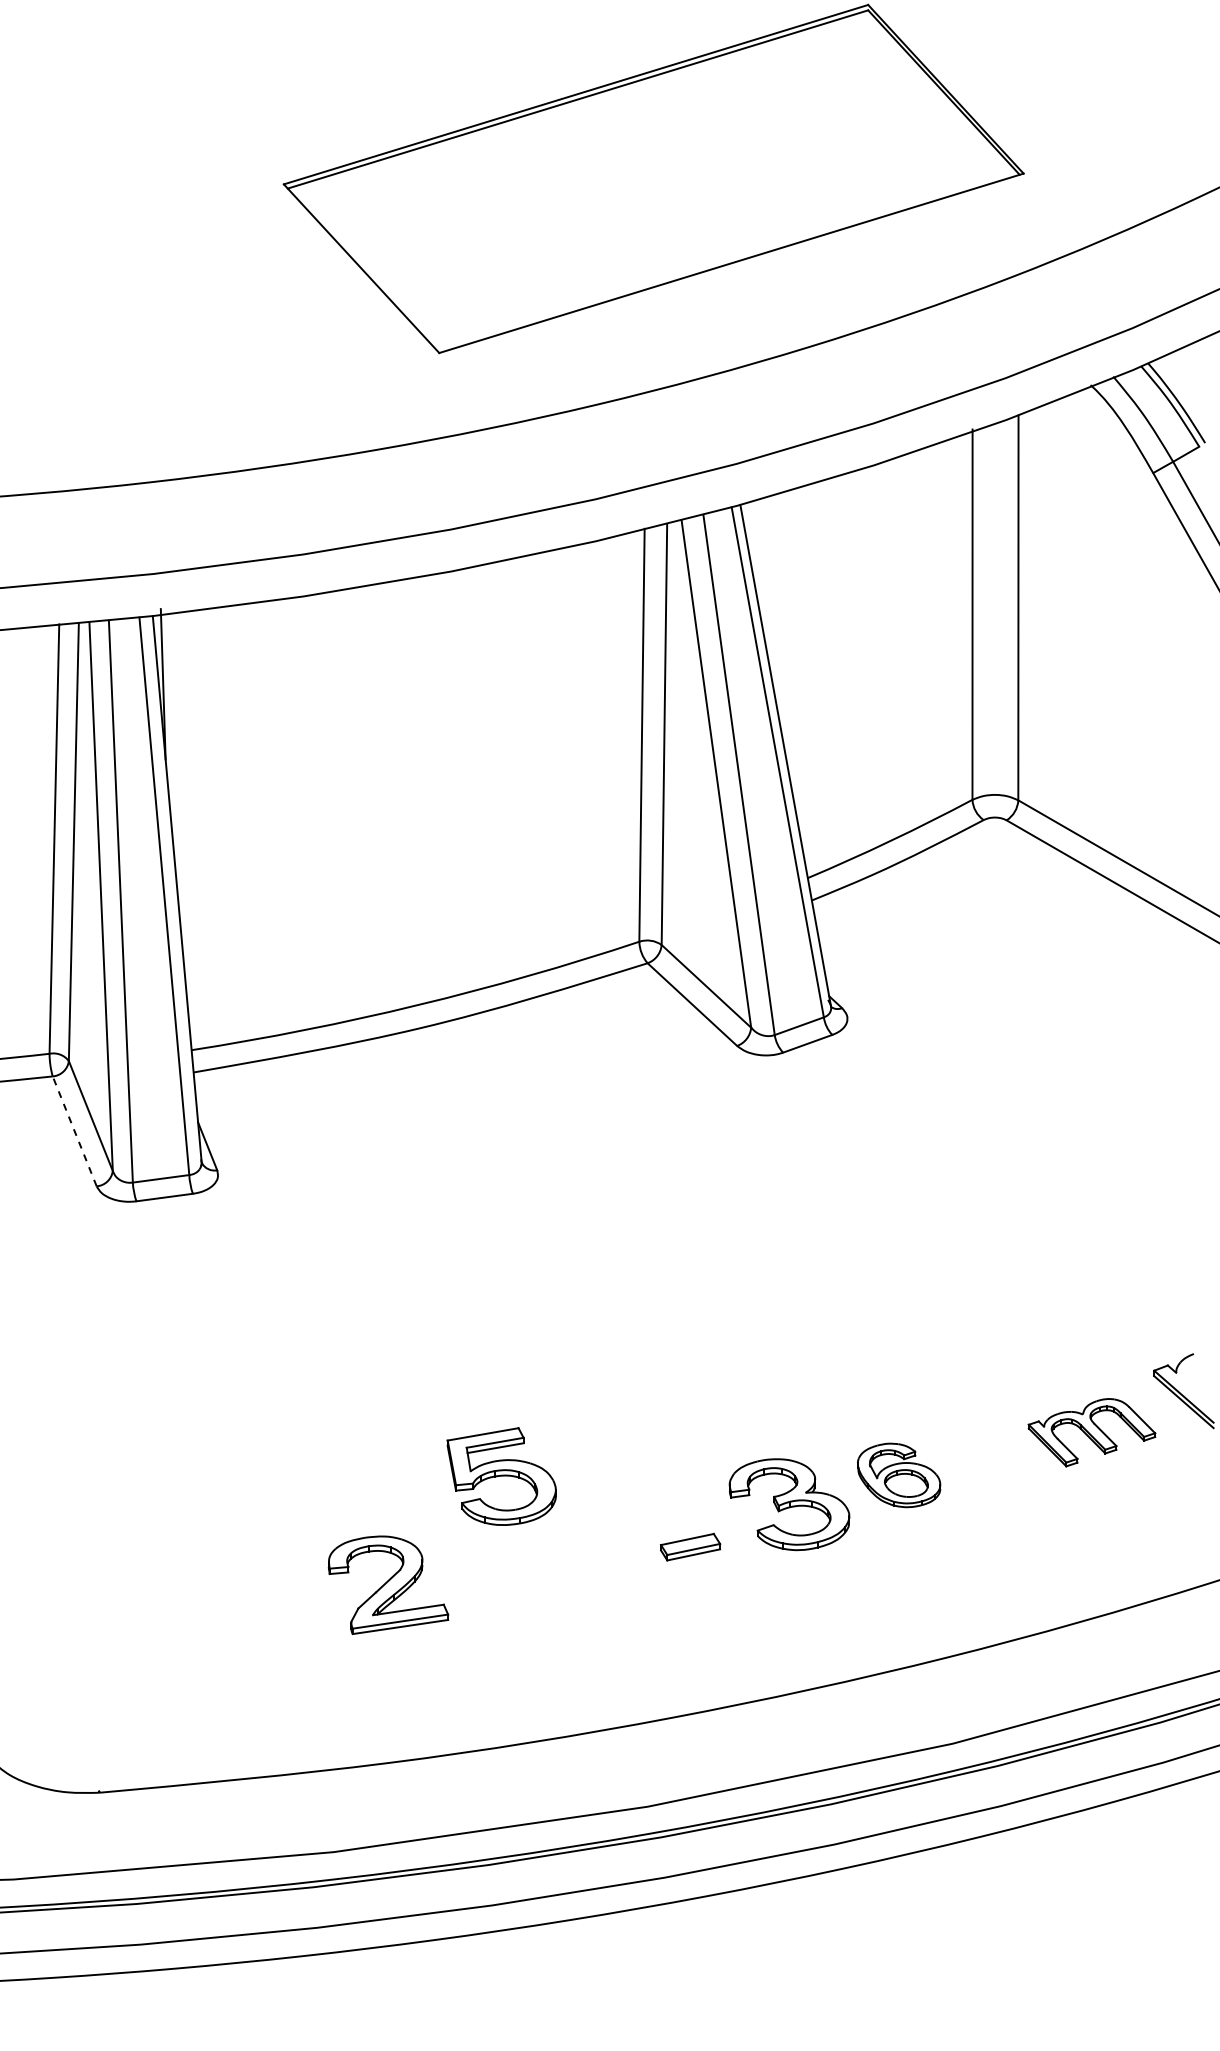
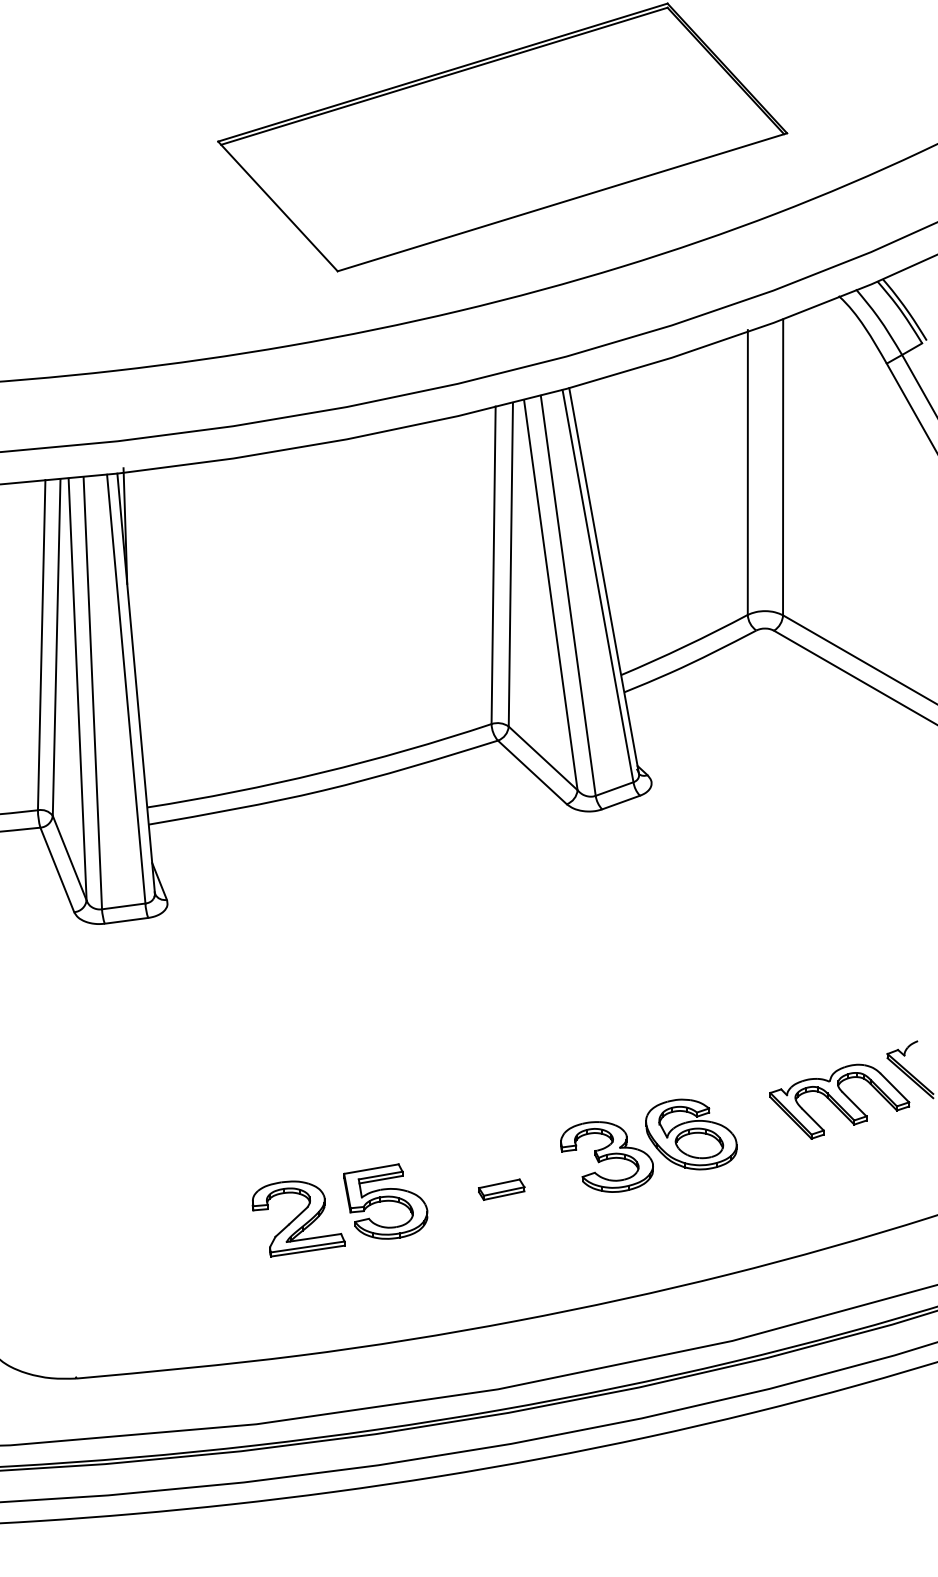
line: (74, 1130) -> (57, 869), dashed -> solid
part: (1091, 1432) -> (839, 1101), size x1.43
part: (898, 1475) -> (690, 1134), size x1.43
part: (501, 1476) -> (385, 1201), moved
part: (690, 1546) -> (501, 1189), moved

